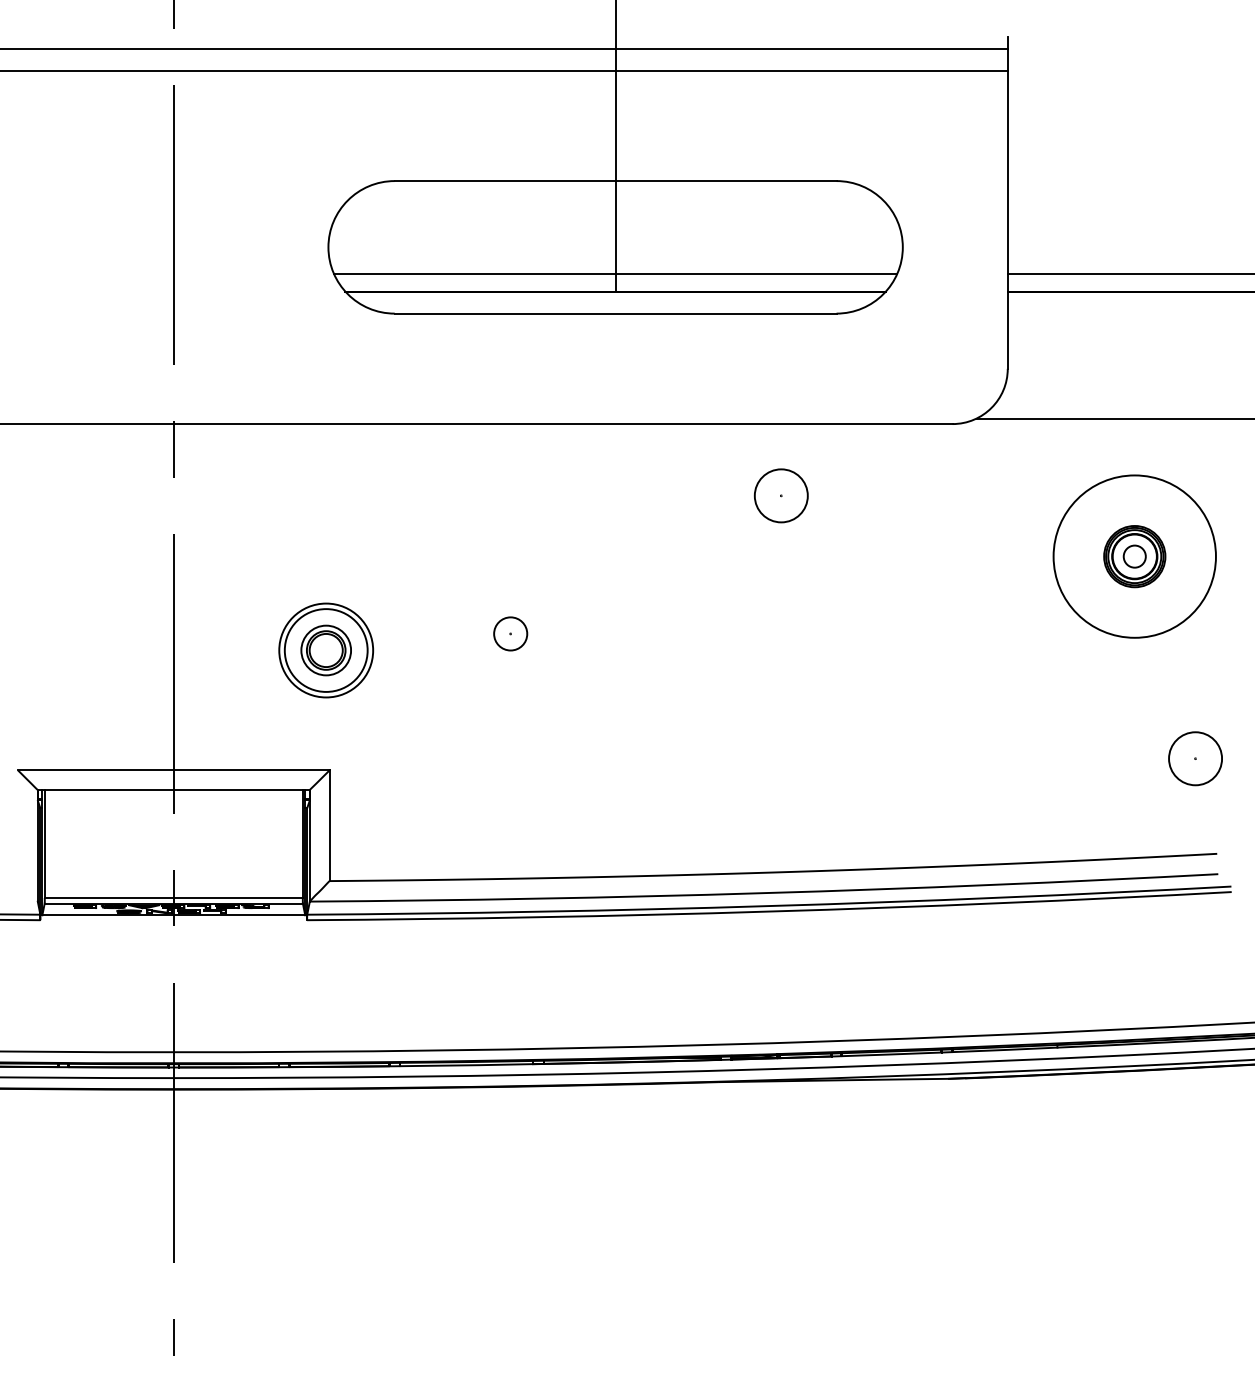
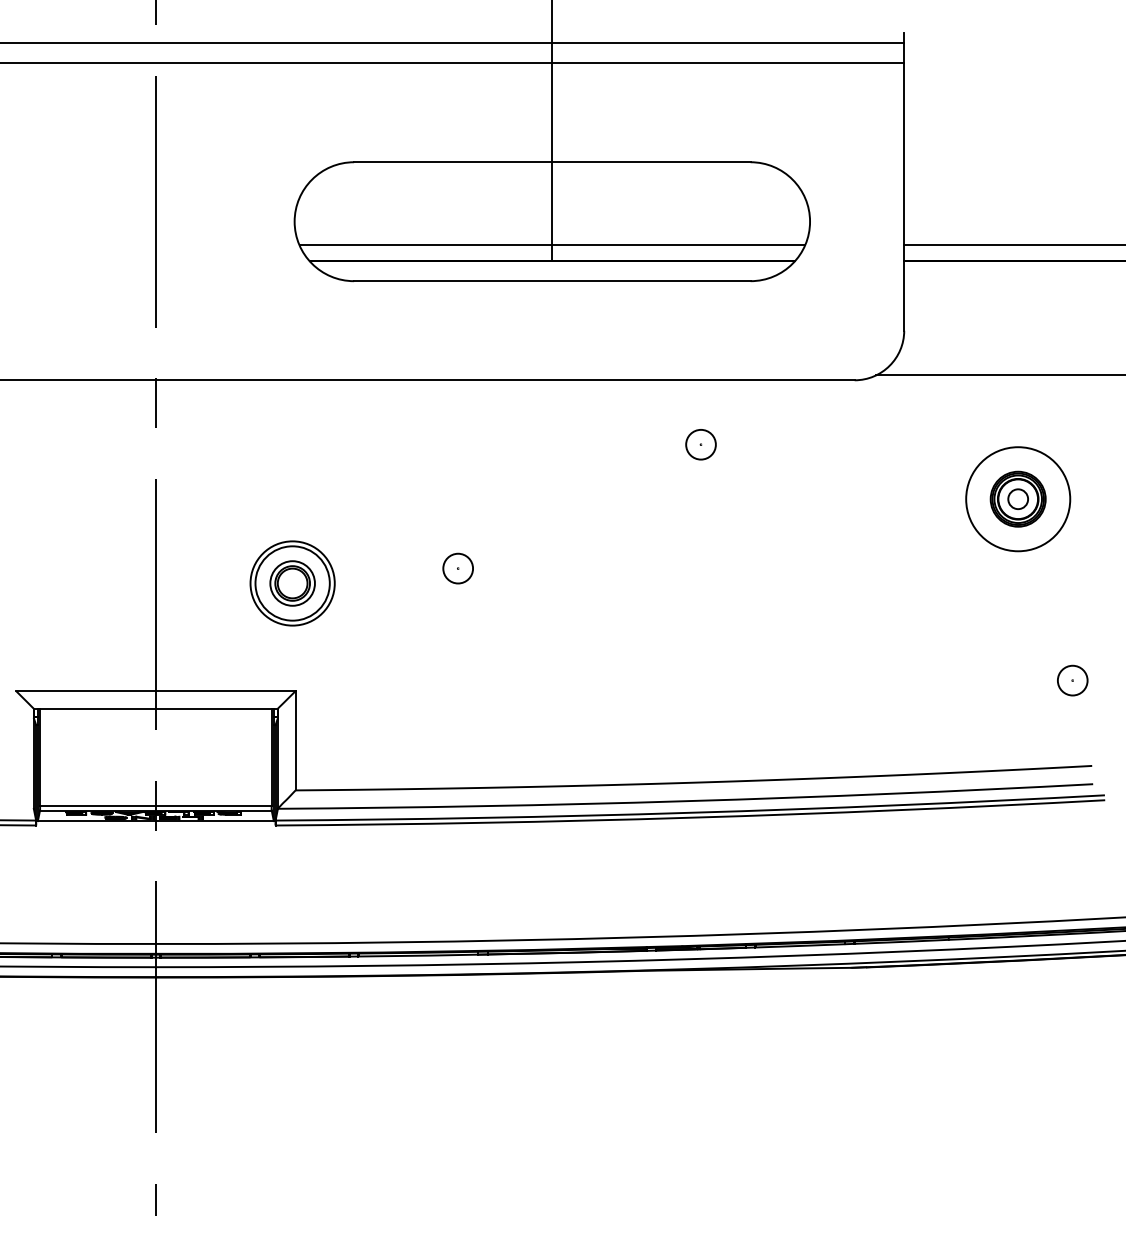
circle: (780, 495) -> (700, 444), size x0.62
circle: (1135, 556) -> (1018, 499), size x0.71
circle: (1195, 758) -> (1072, 680), size x0.62

